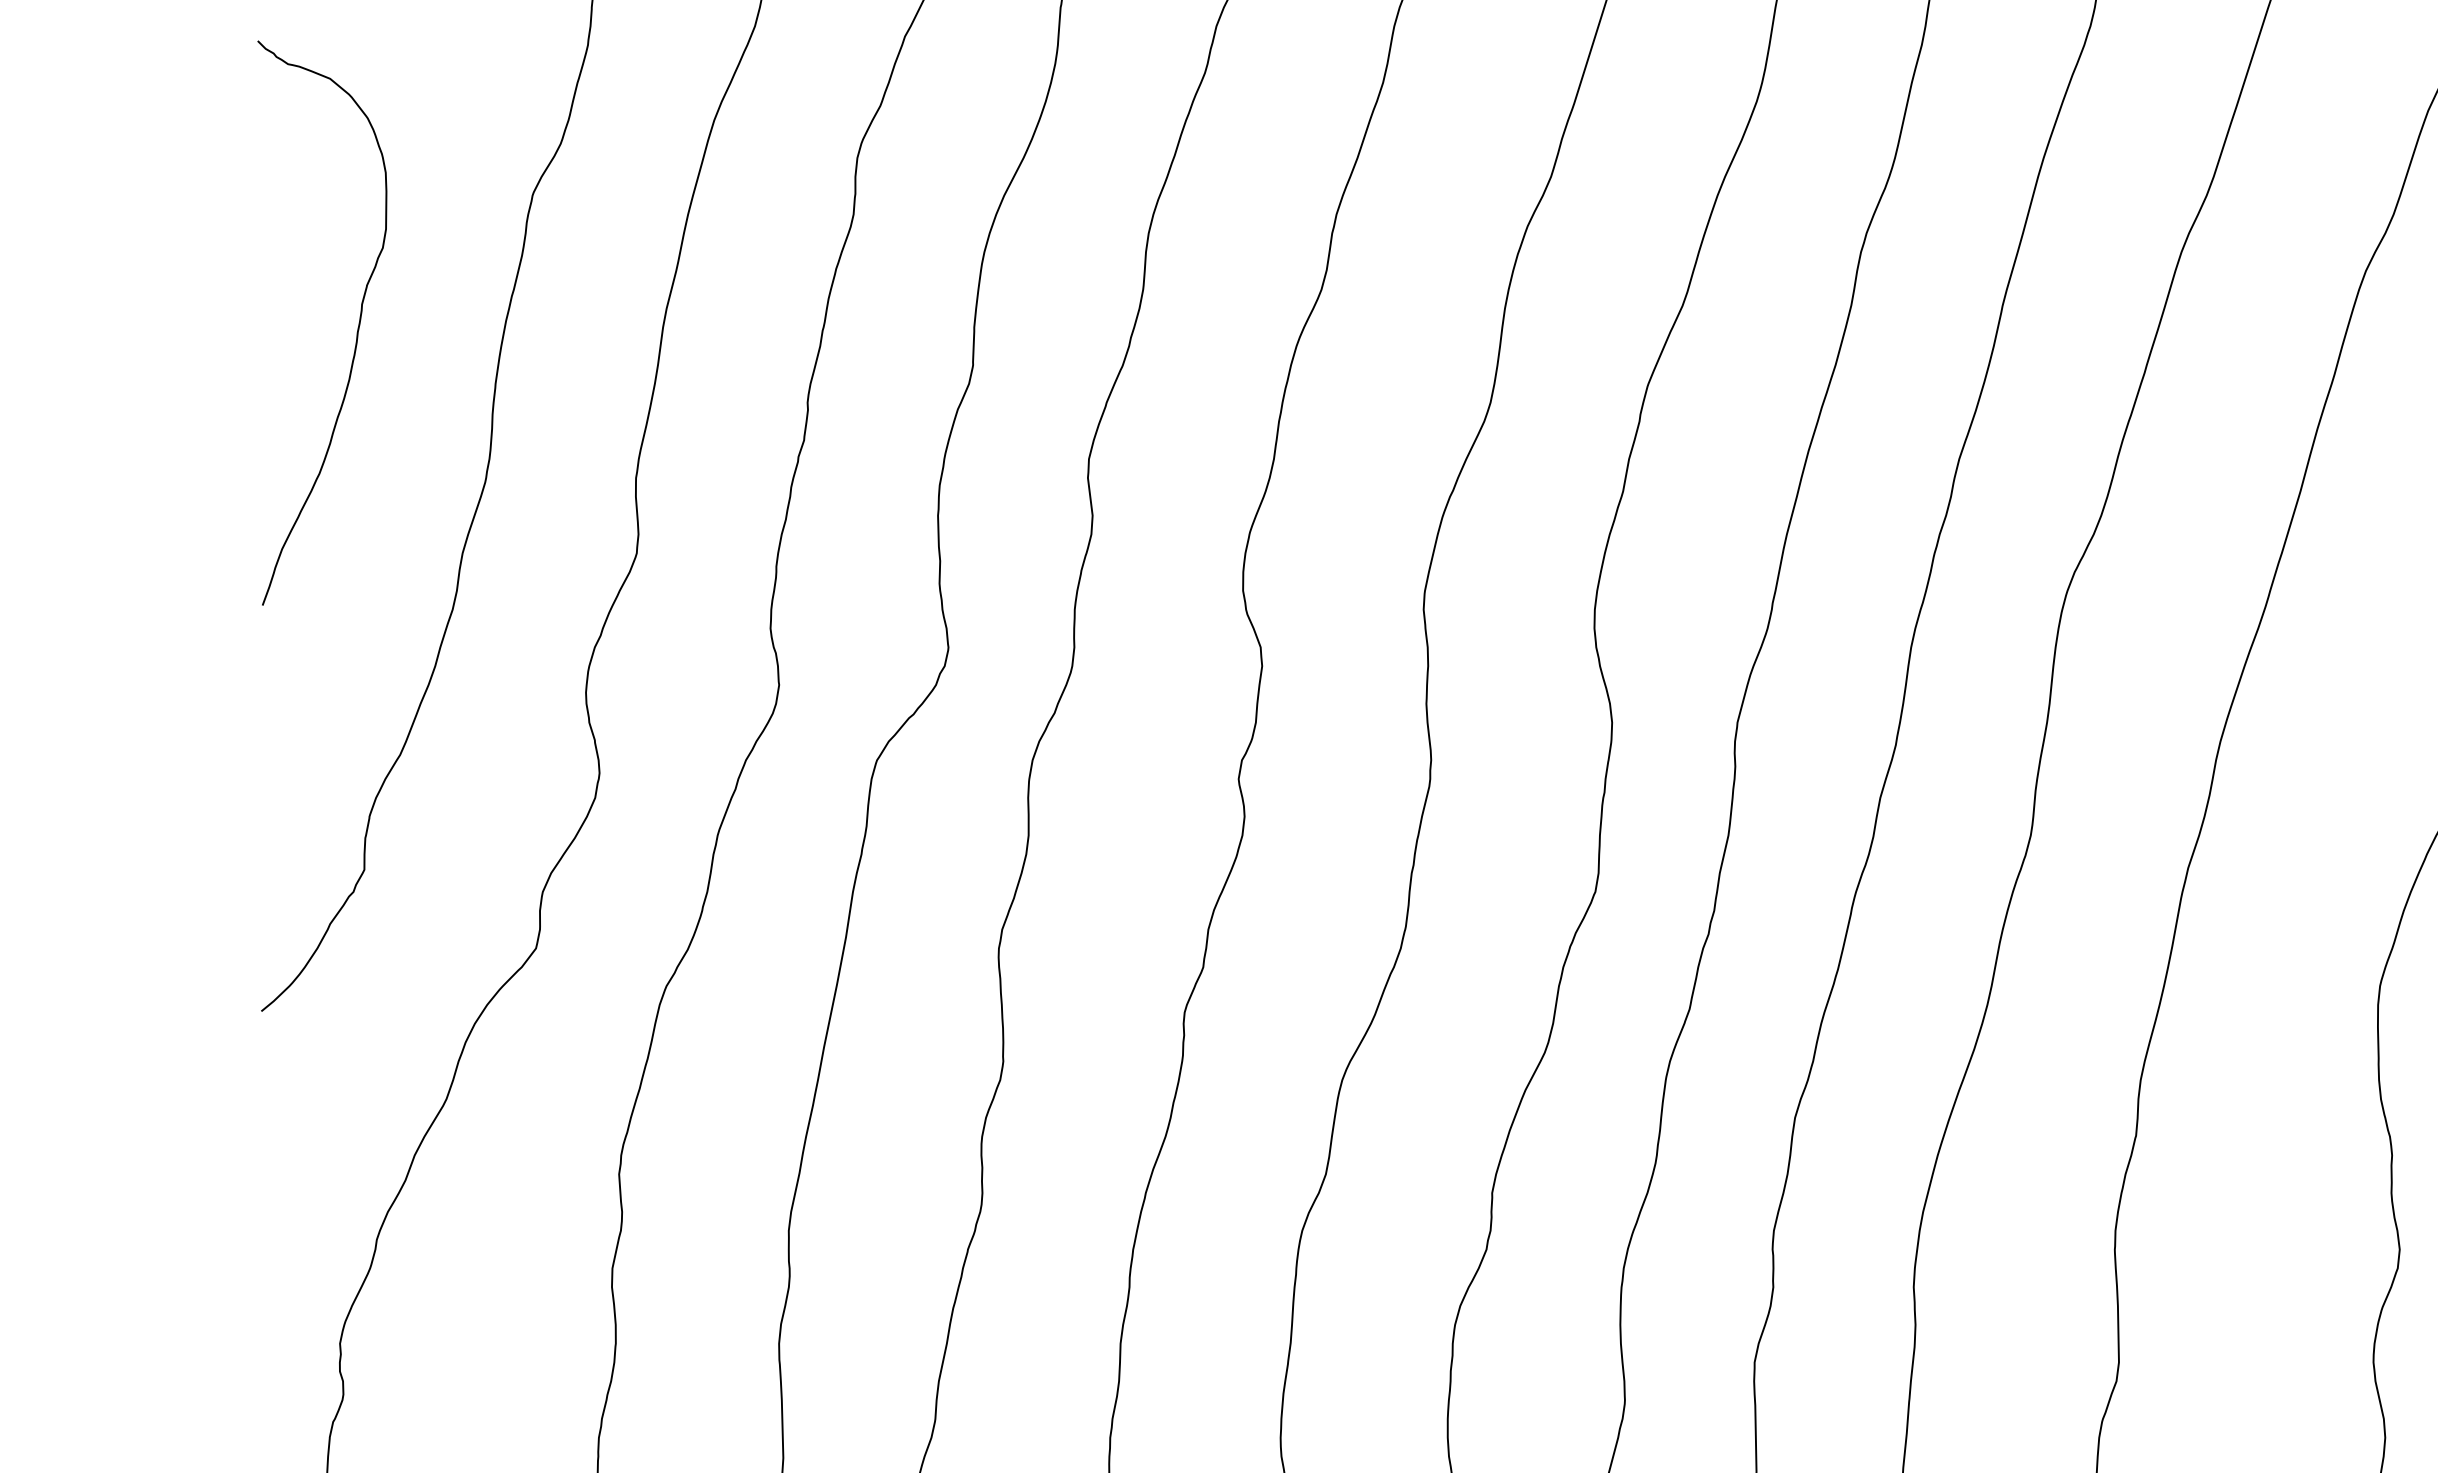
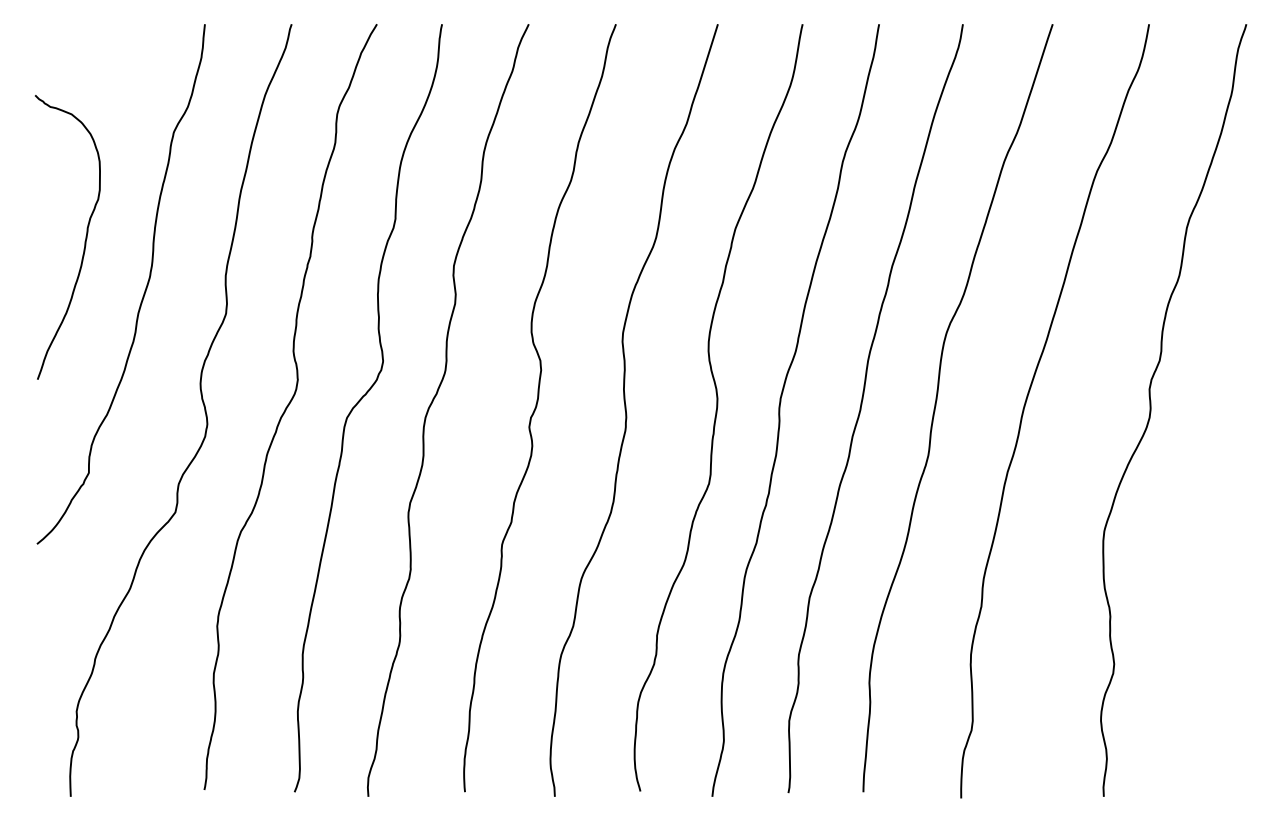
curve: (355, 331) -> (84, 241), moved

